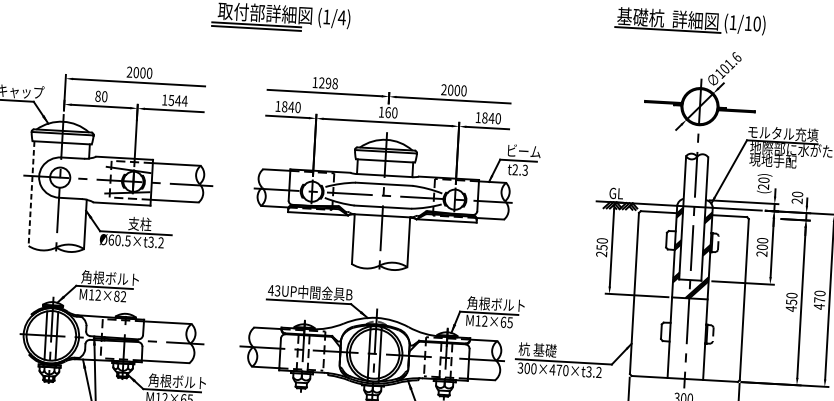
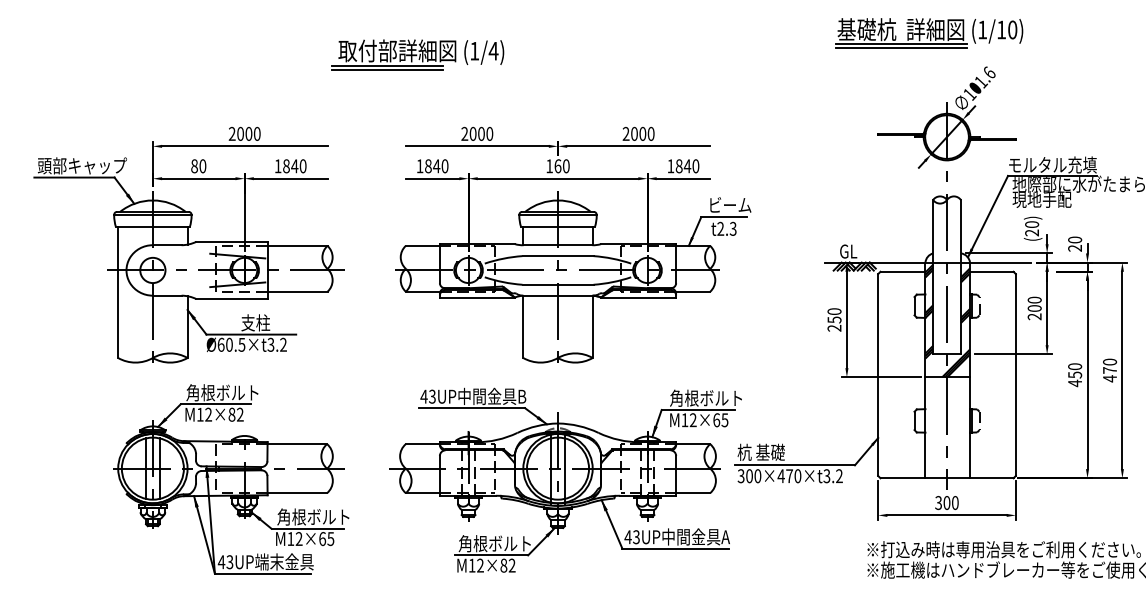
line: (667, 33) -> (901, 48), added
text: (325, 82) -> (477, 133), 1298 -> 2000
text: (177, 100) -> (294, 166), 1544 -> 1840
line: (31, 193) -> (118, 292), dashed -> solid

